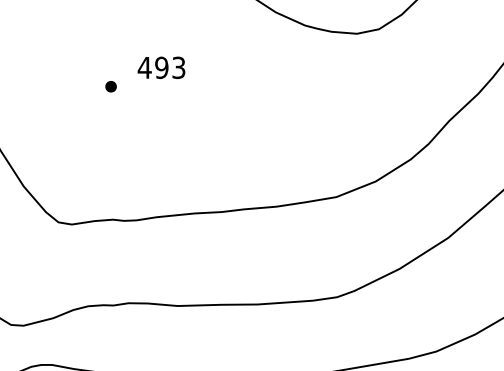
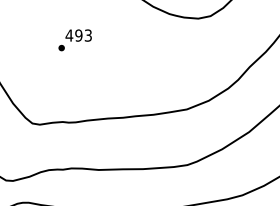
text: (161, 67) -> (78, 35), moved

